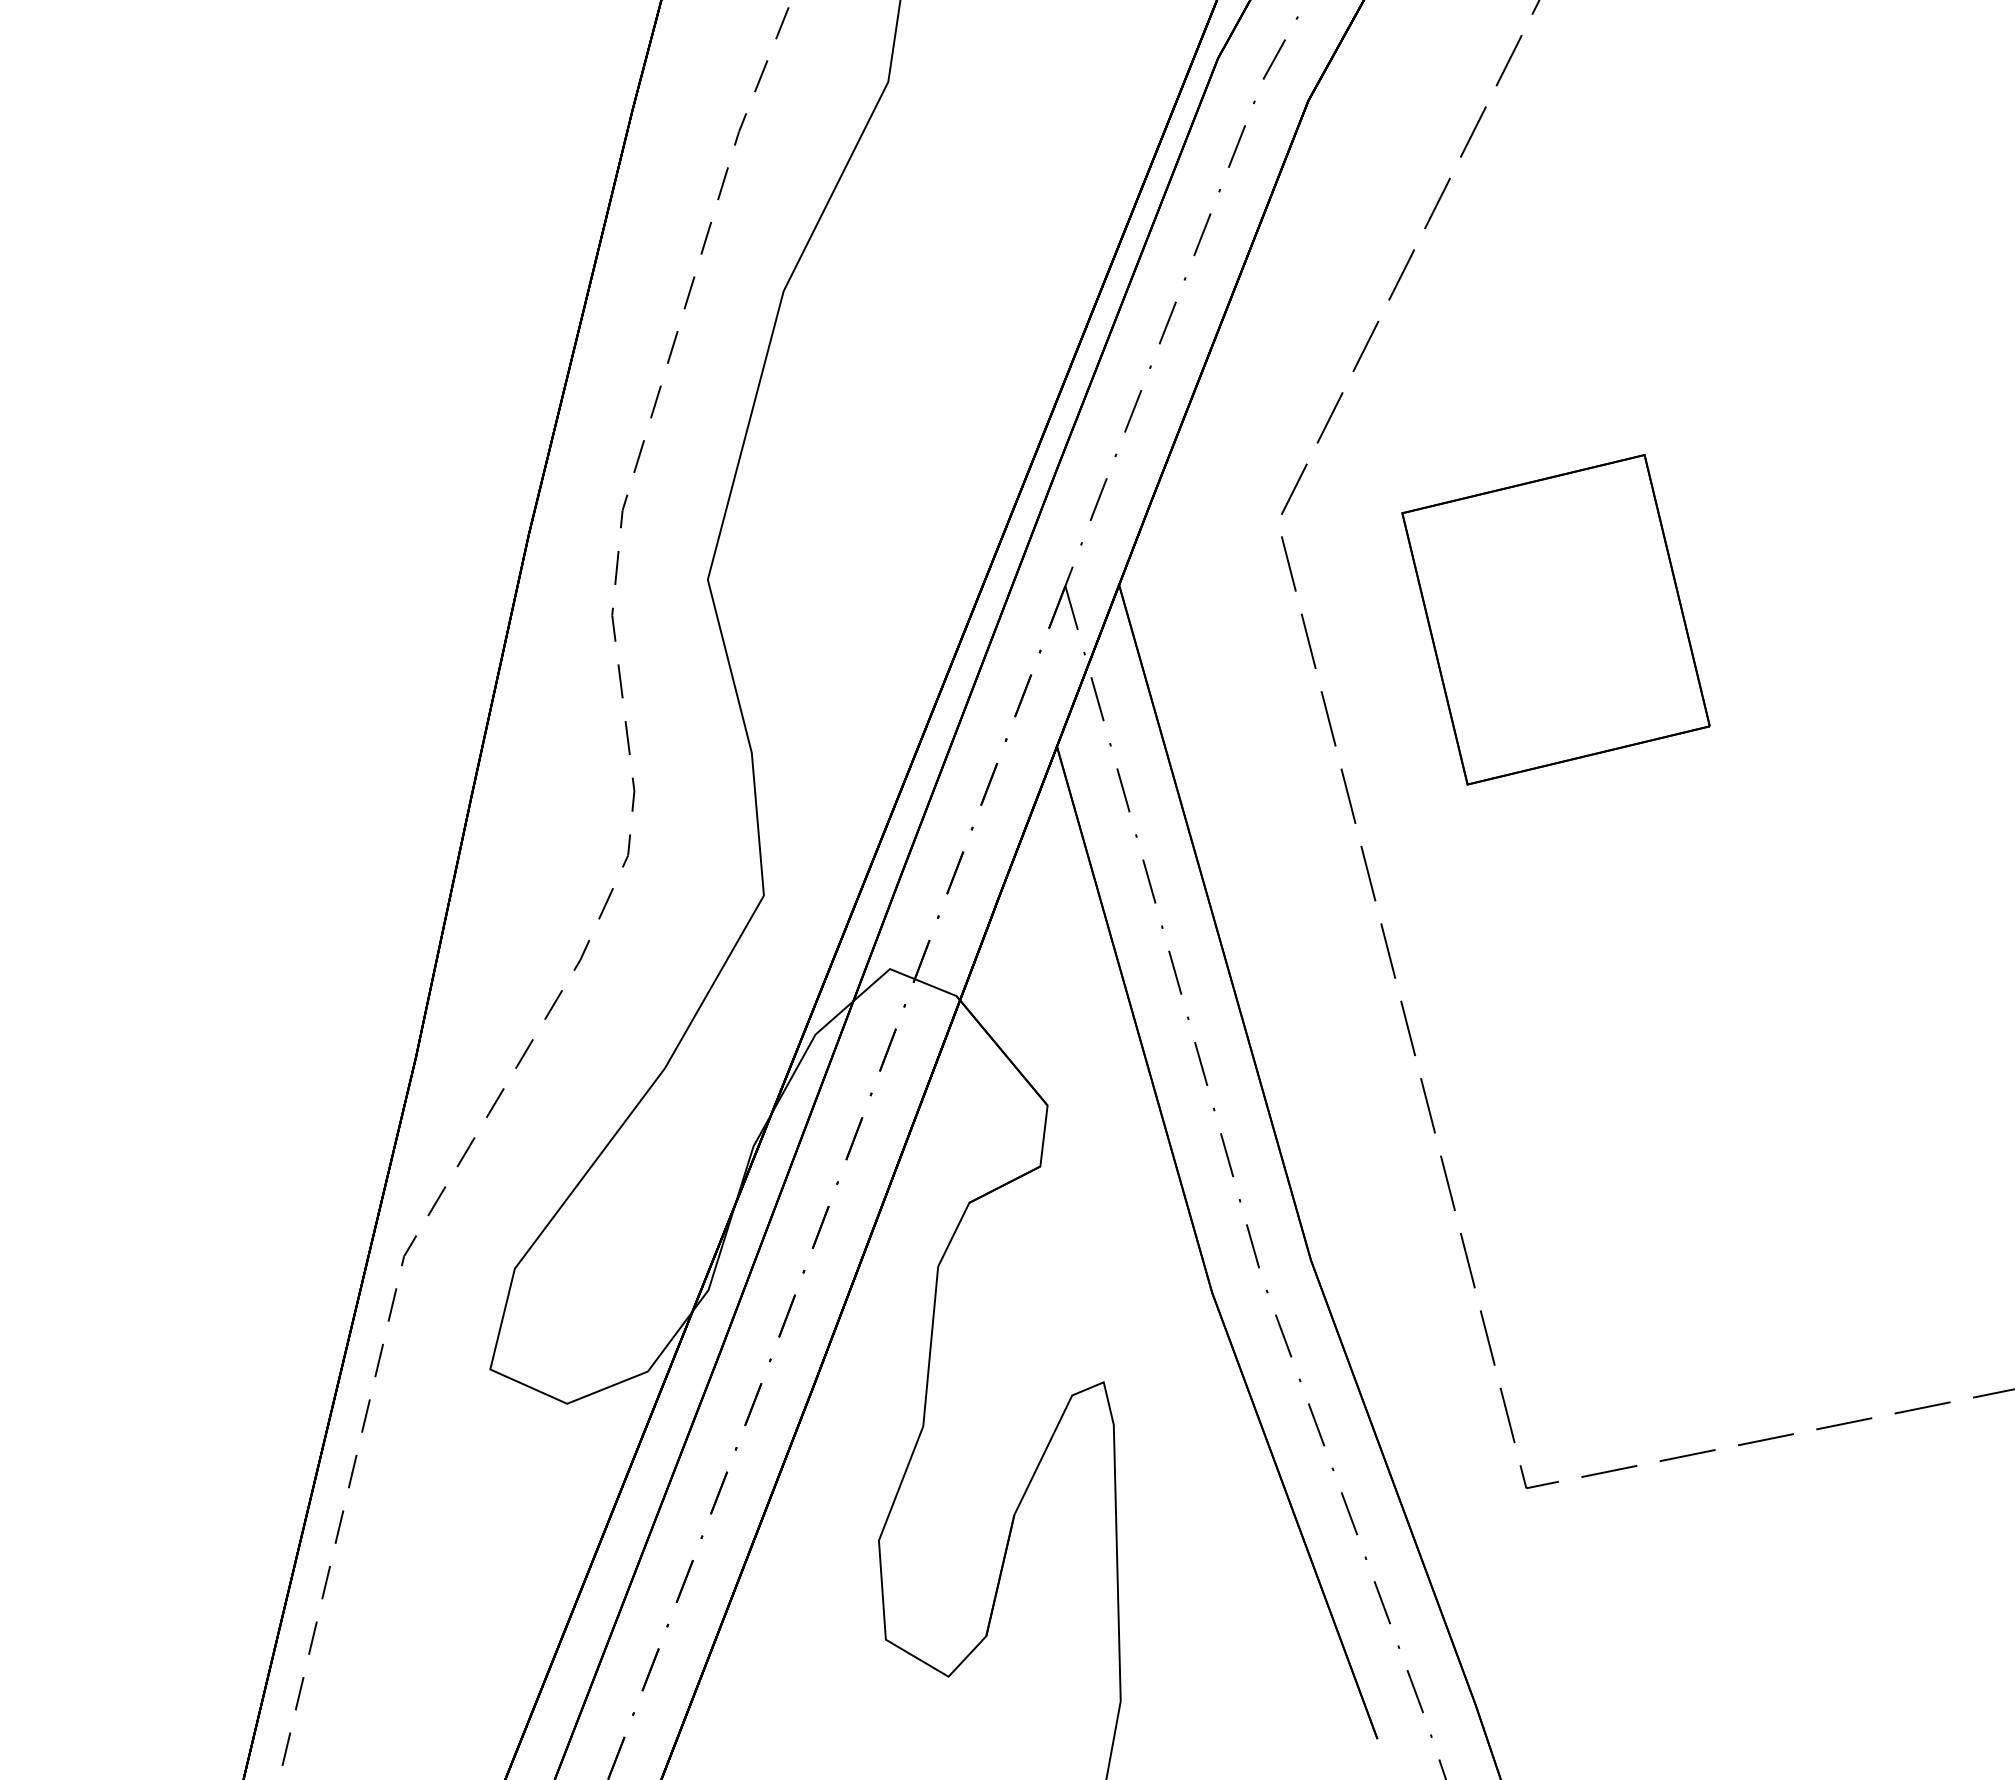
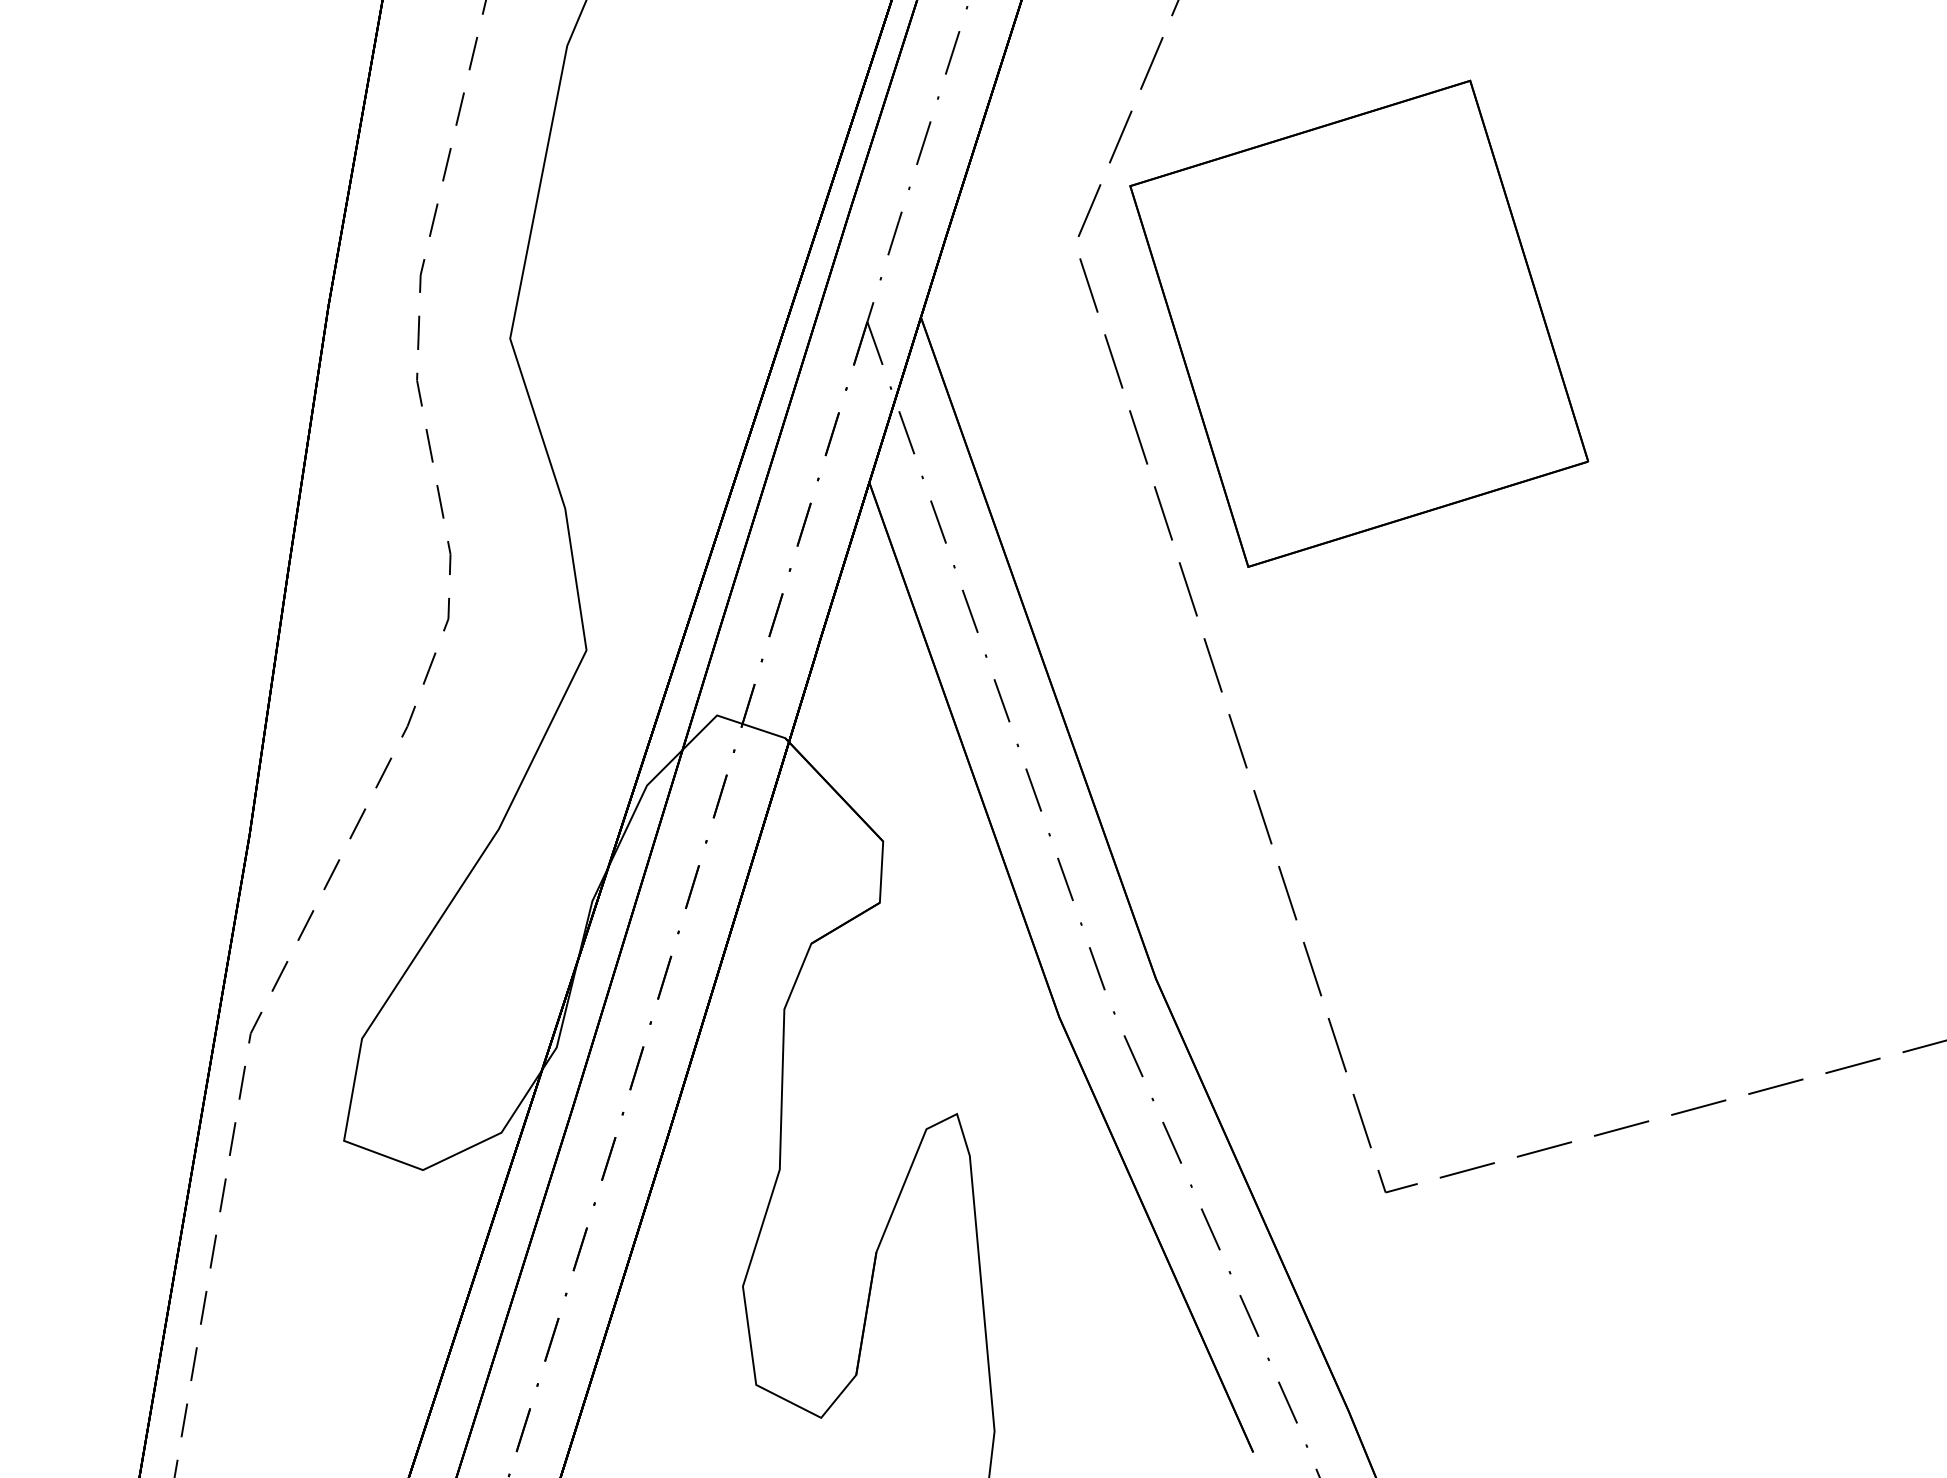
part: (1555, 619) -> (1358, 323), size x1.43

